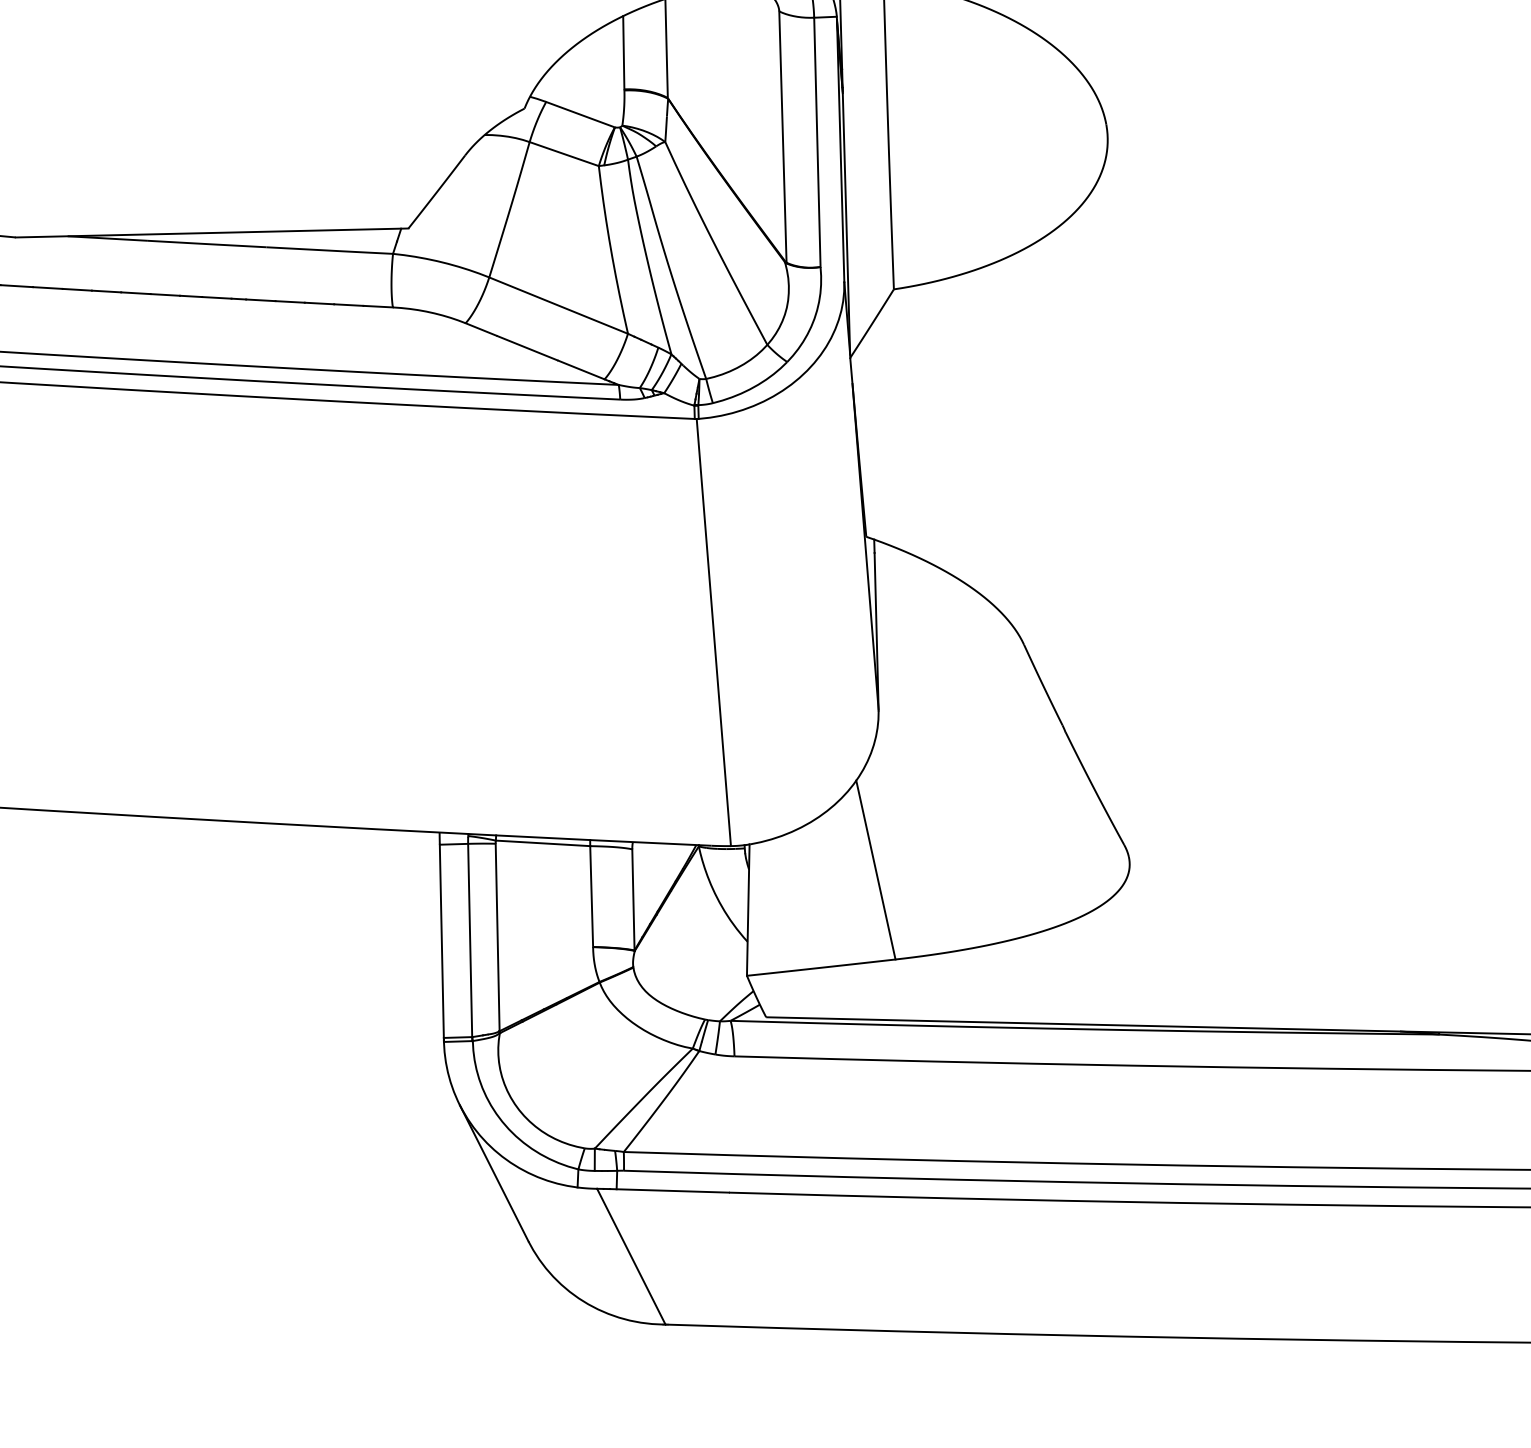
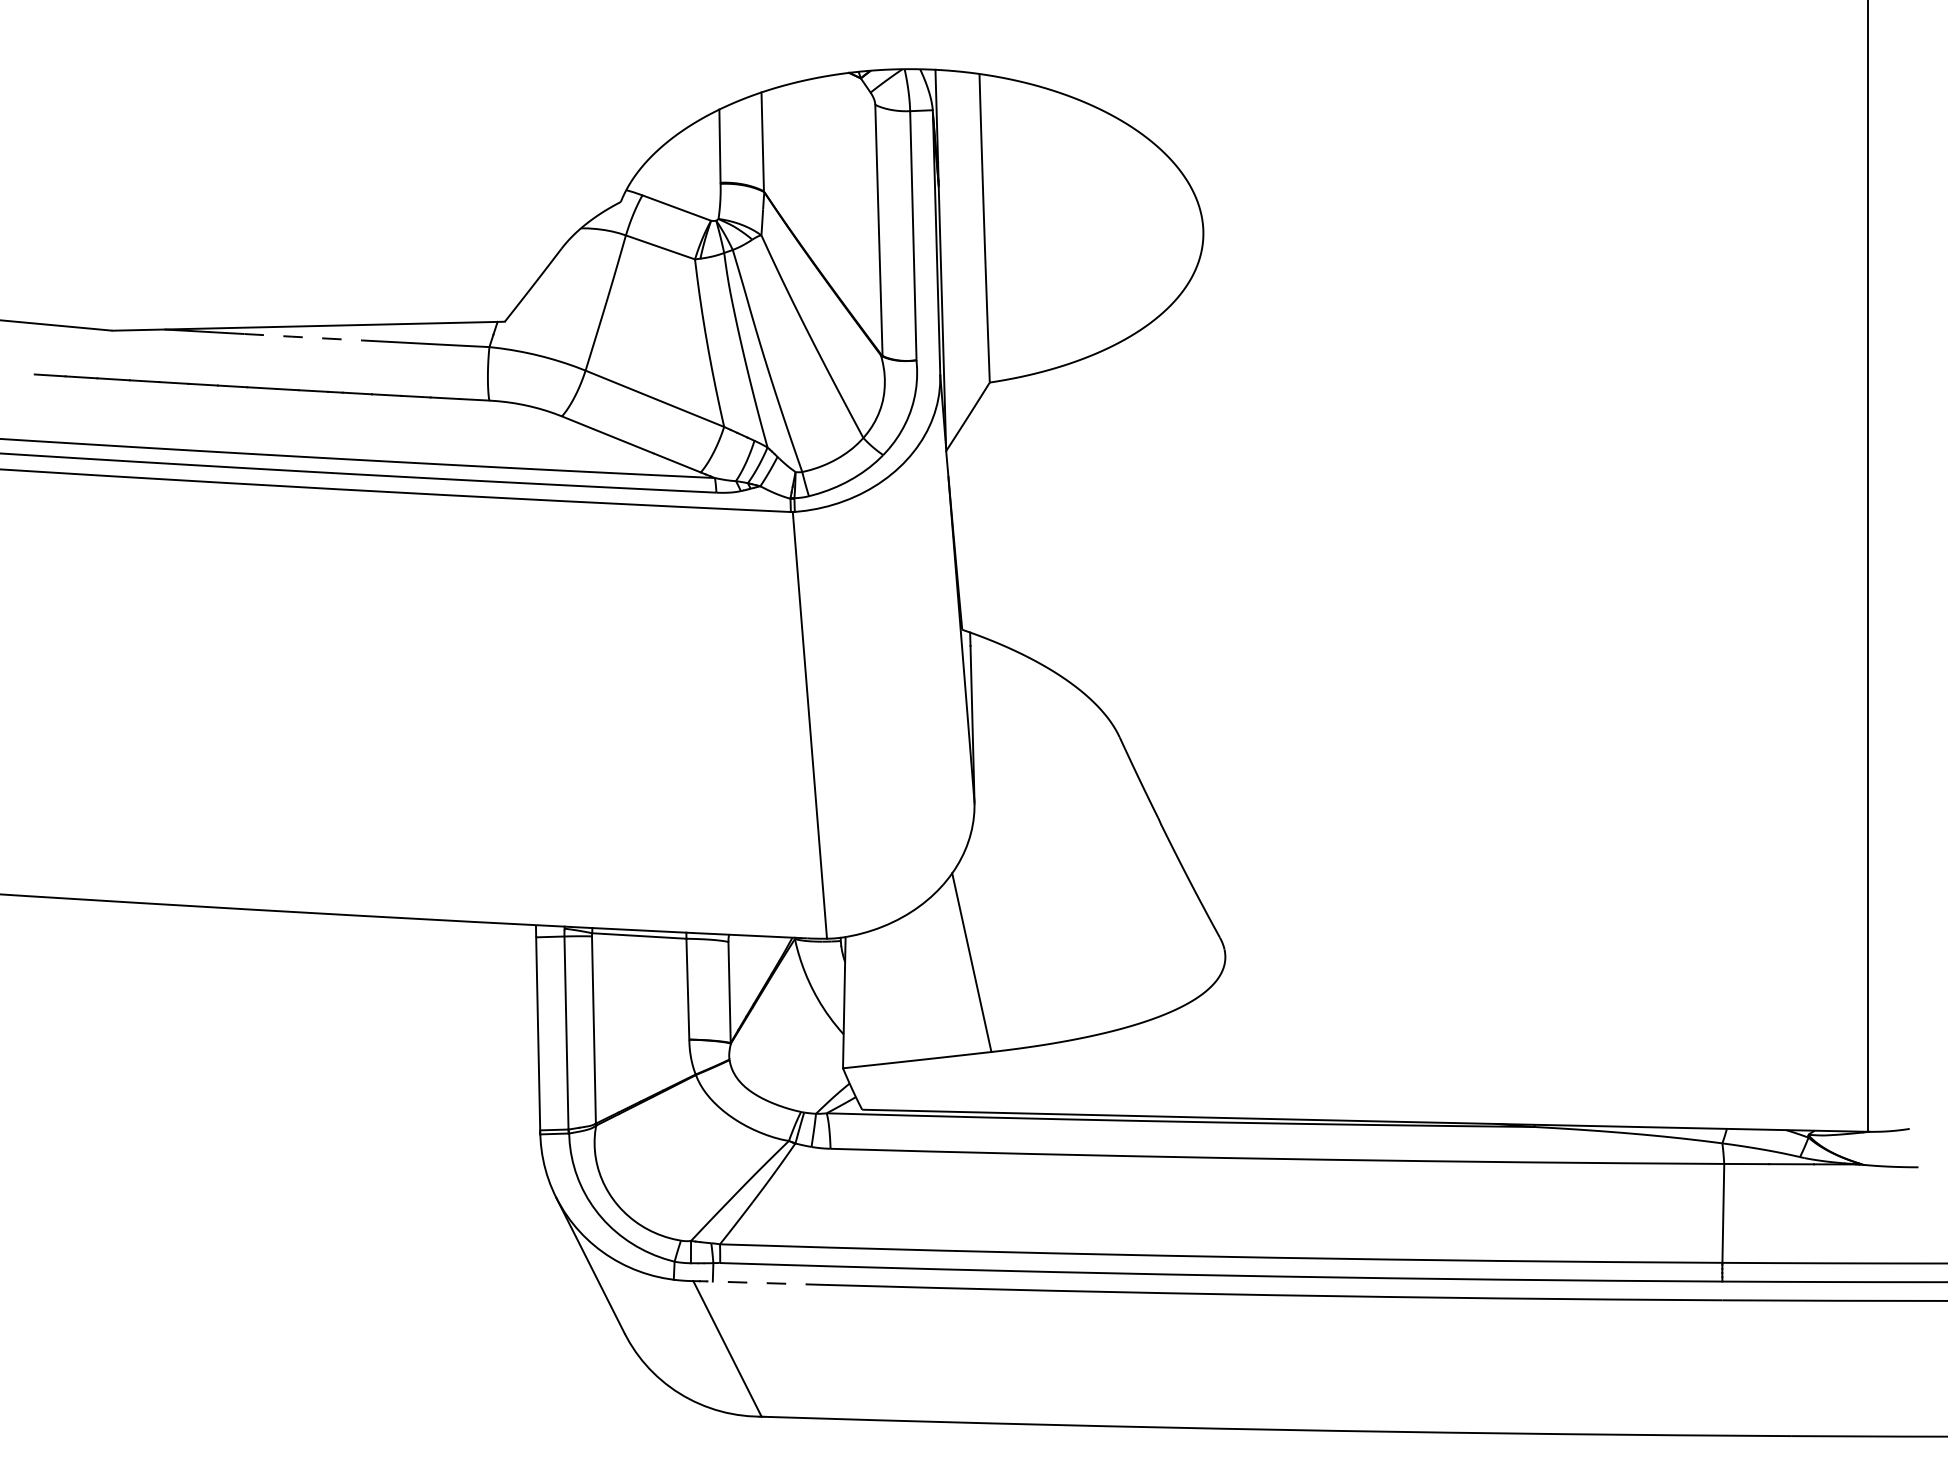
line: (206, 244) -> (303, 337), solid -> dashed
line: (669, 1191) -> (765, 1283), solid -> dashed

